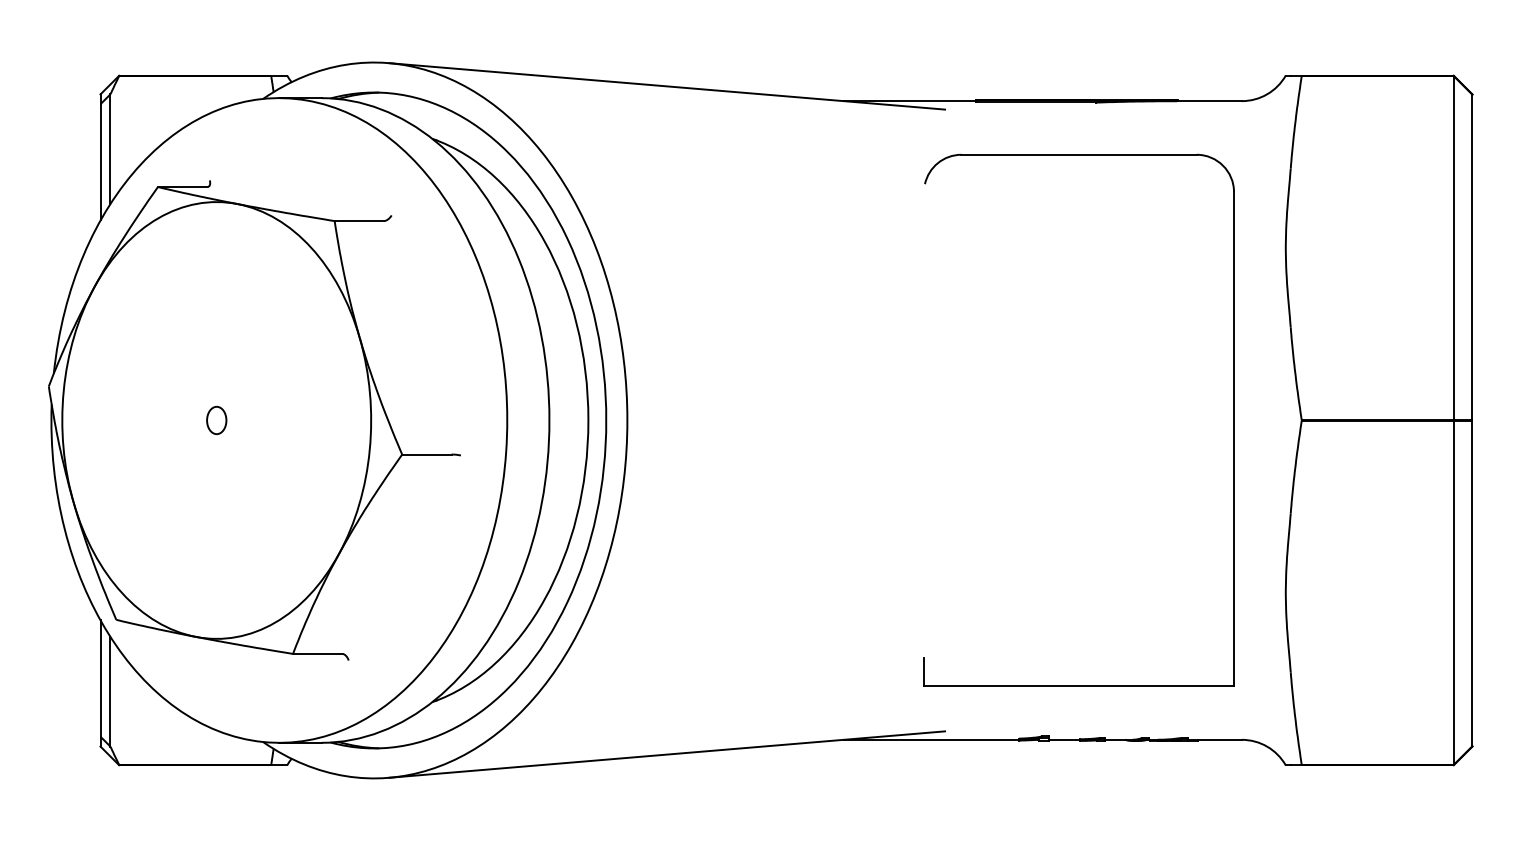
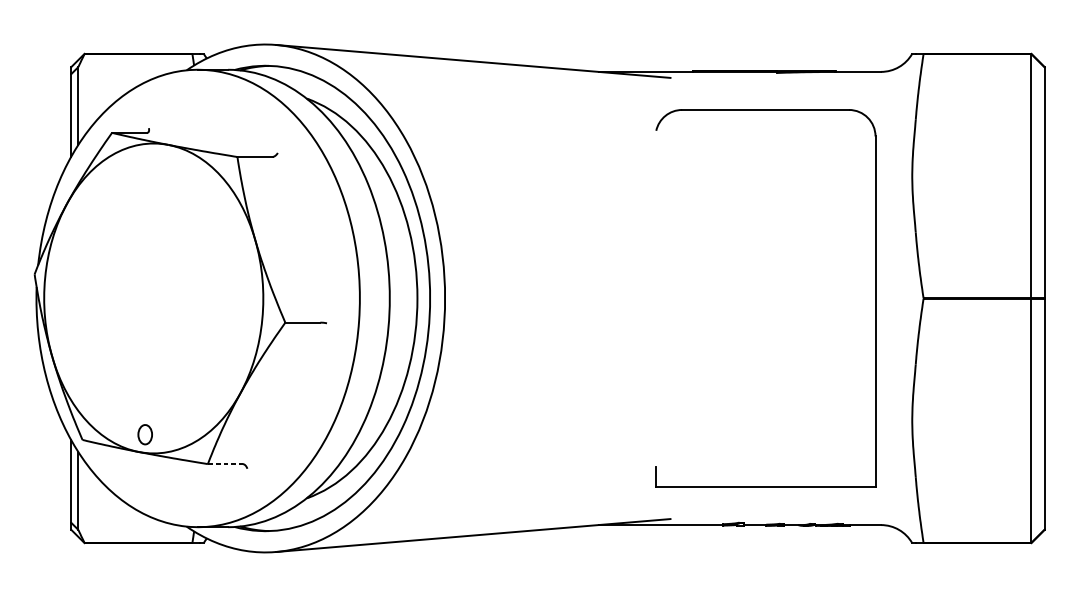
part: (216, 420) -> (145, 434), moved
line: (317, 653) -> (225, 463), solid -> dashed

